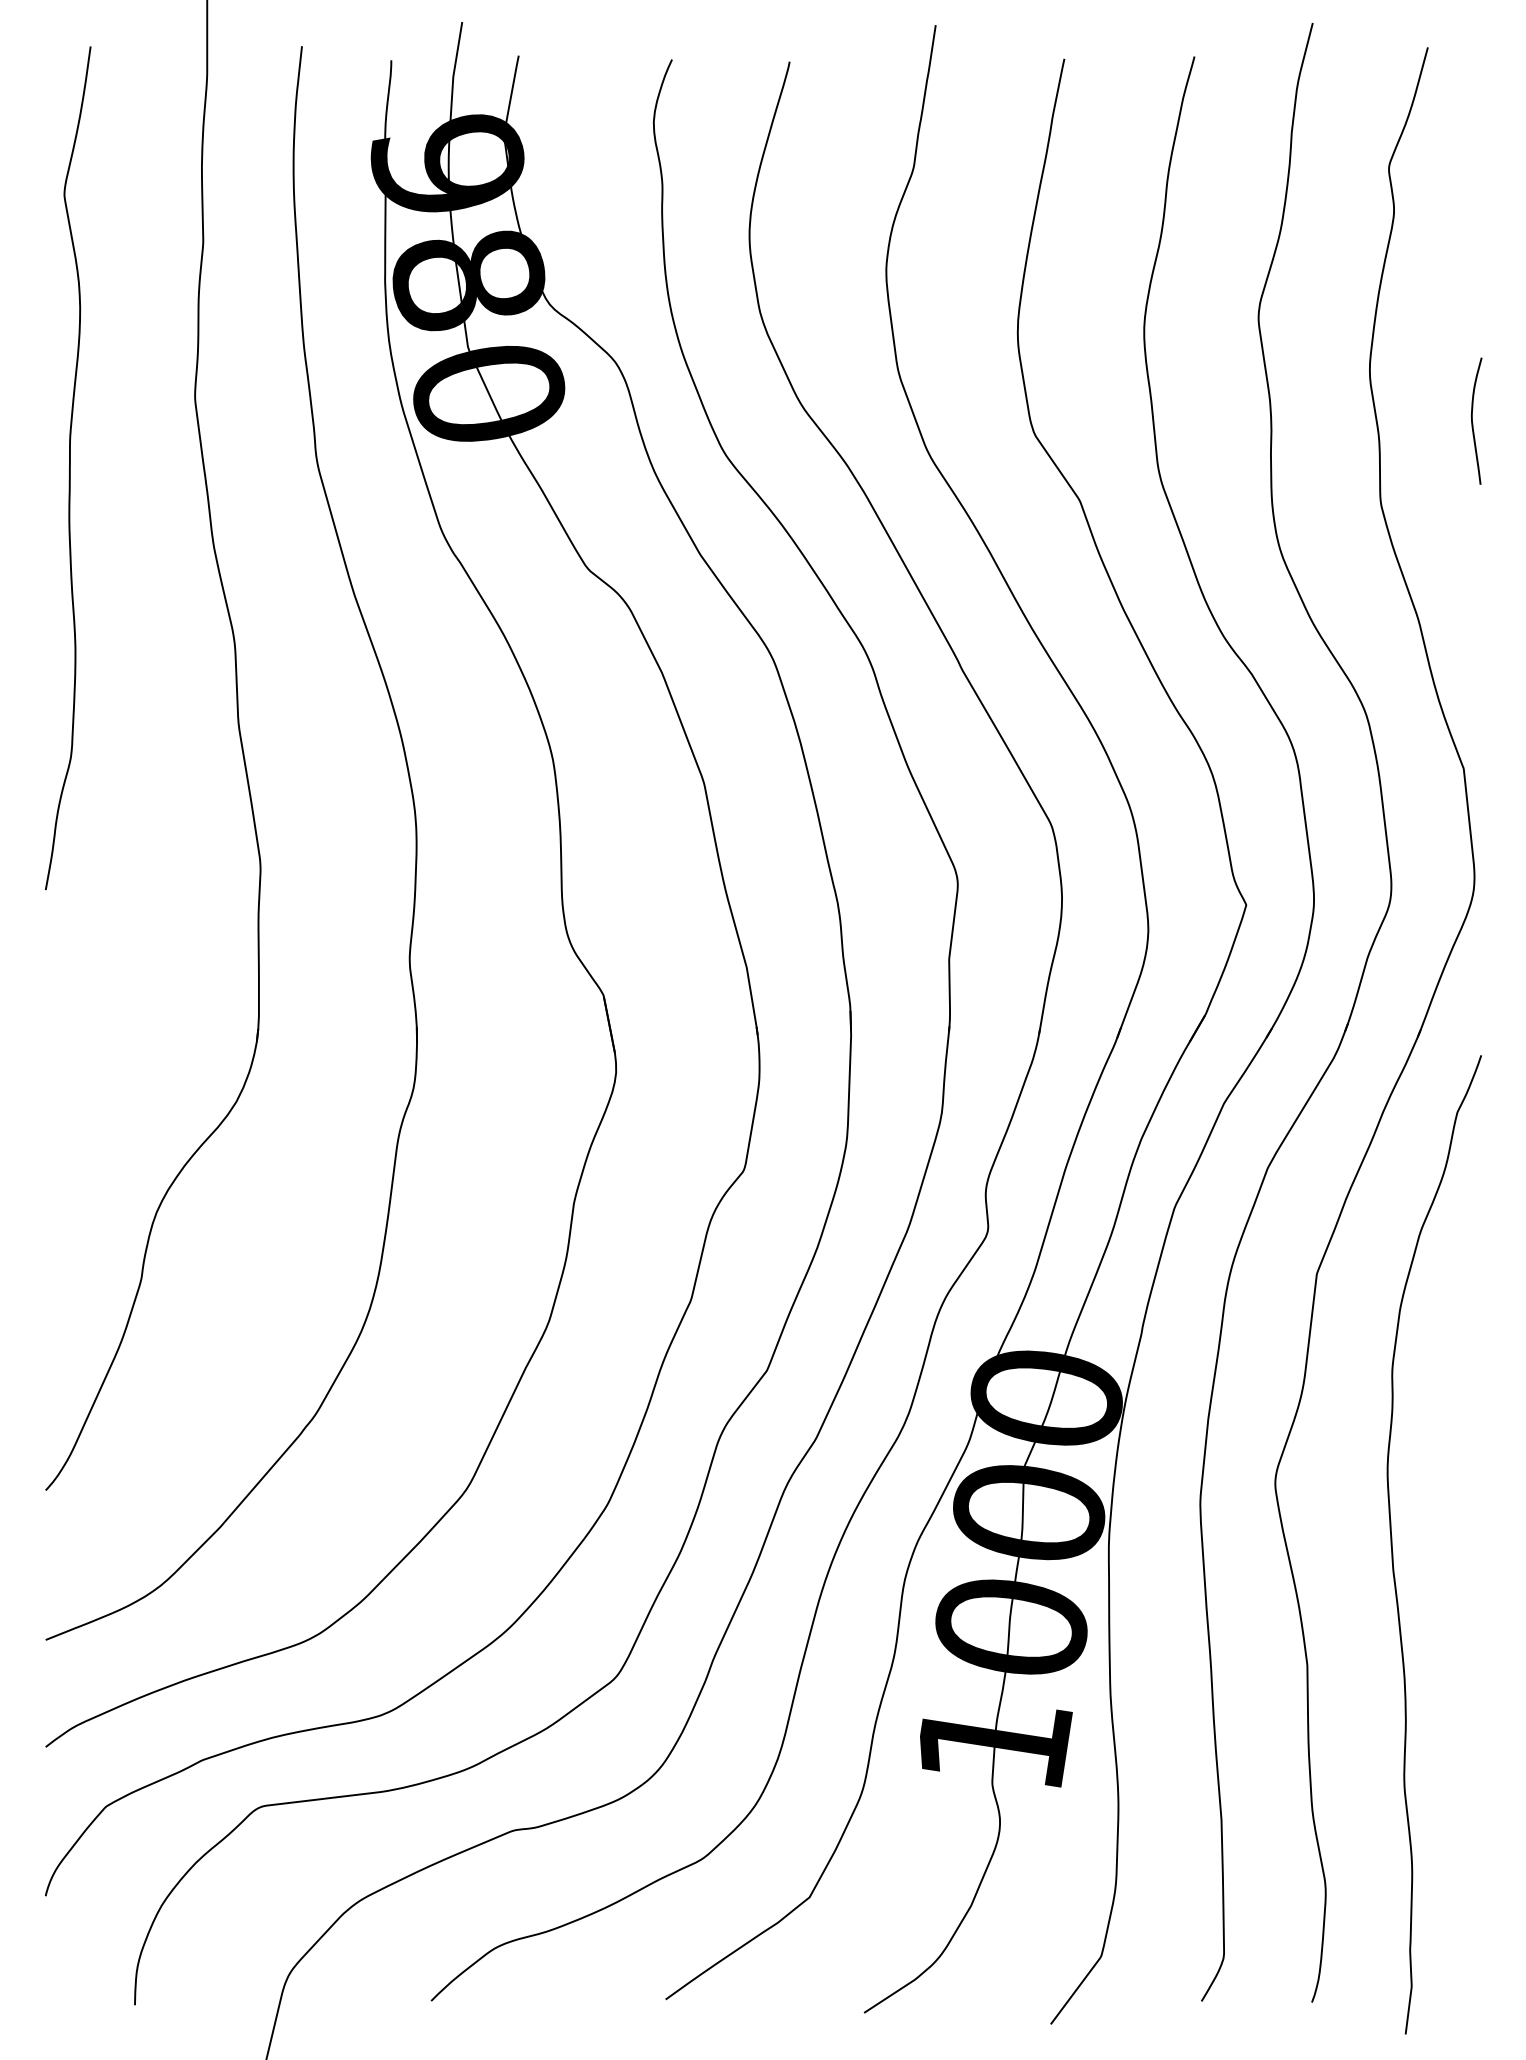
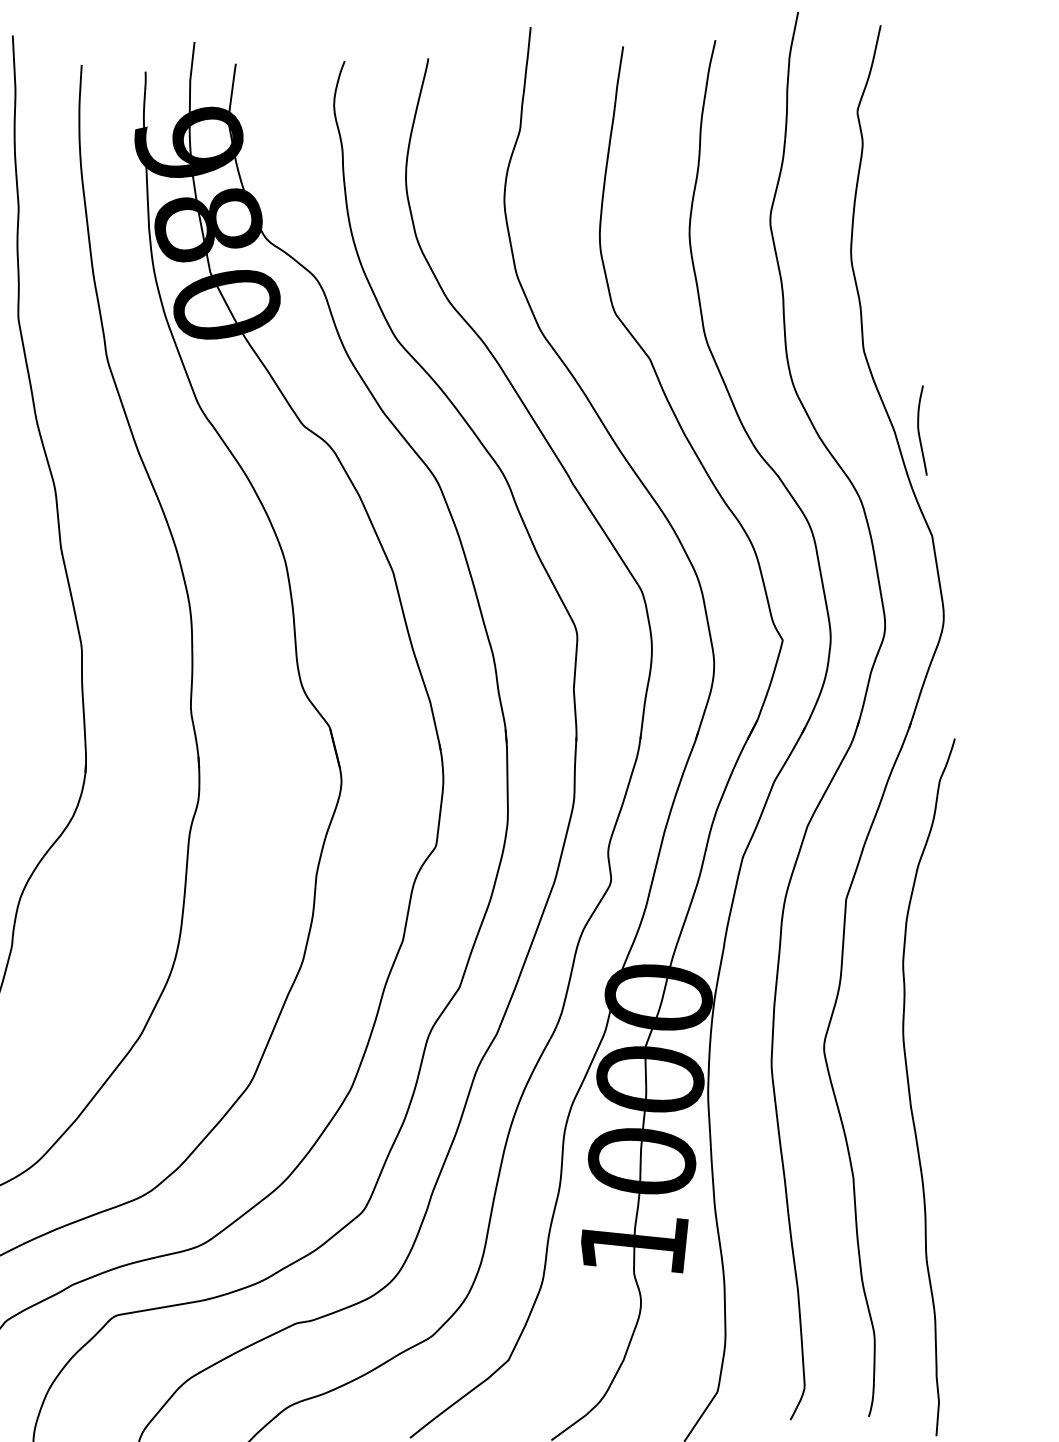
curve: (1472, 420) -> (918, 430), moved

